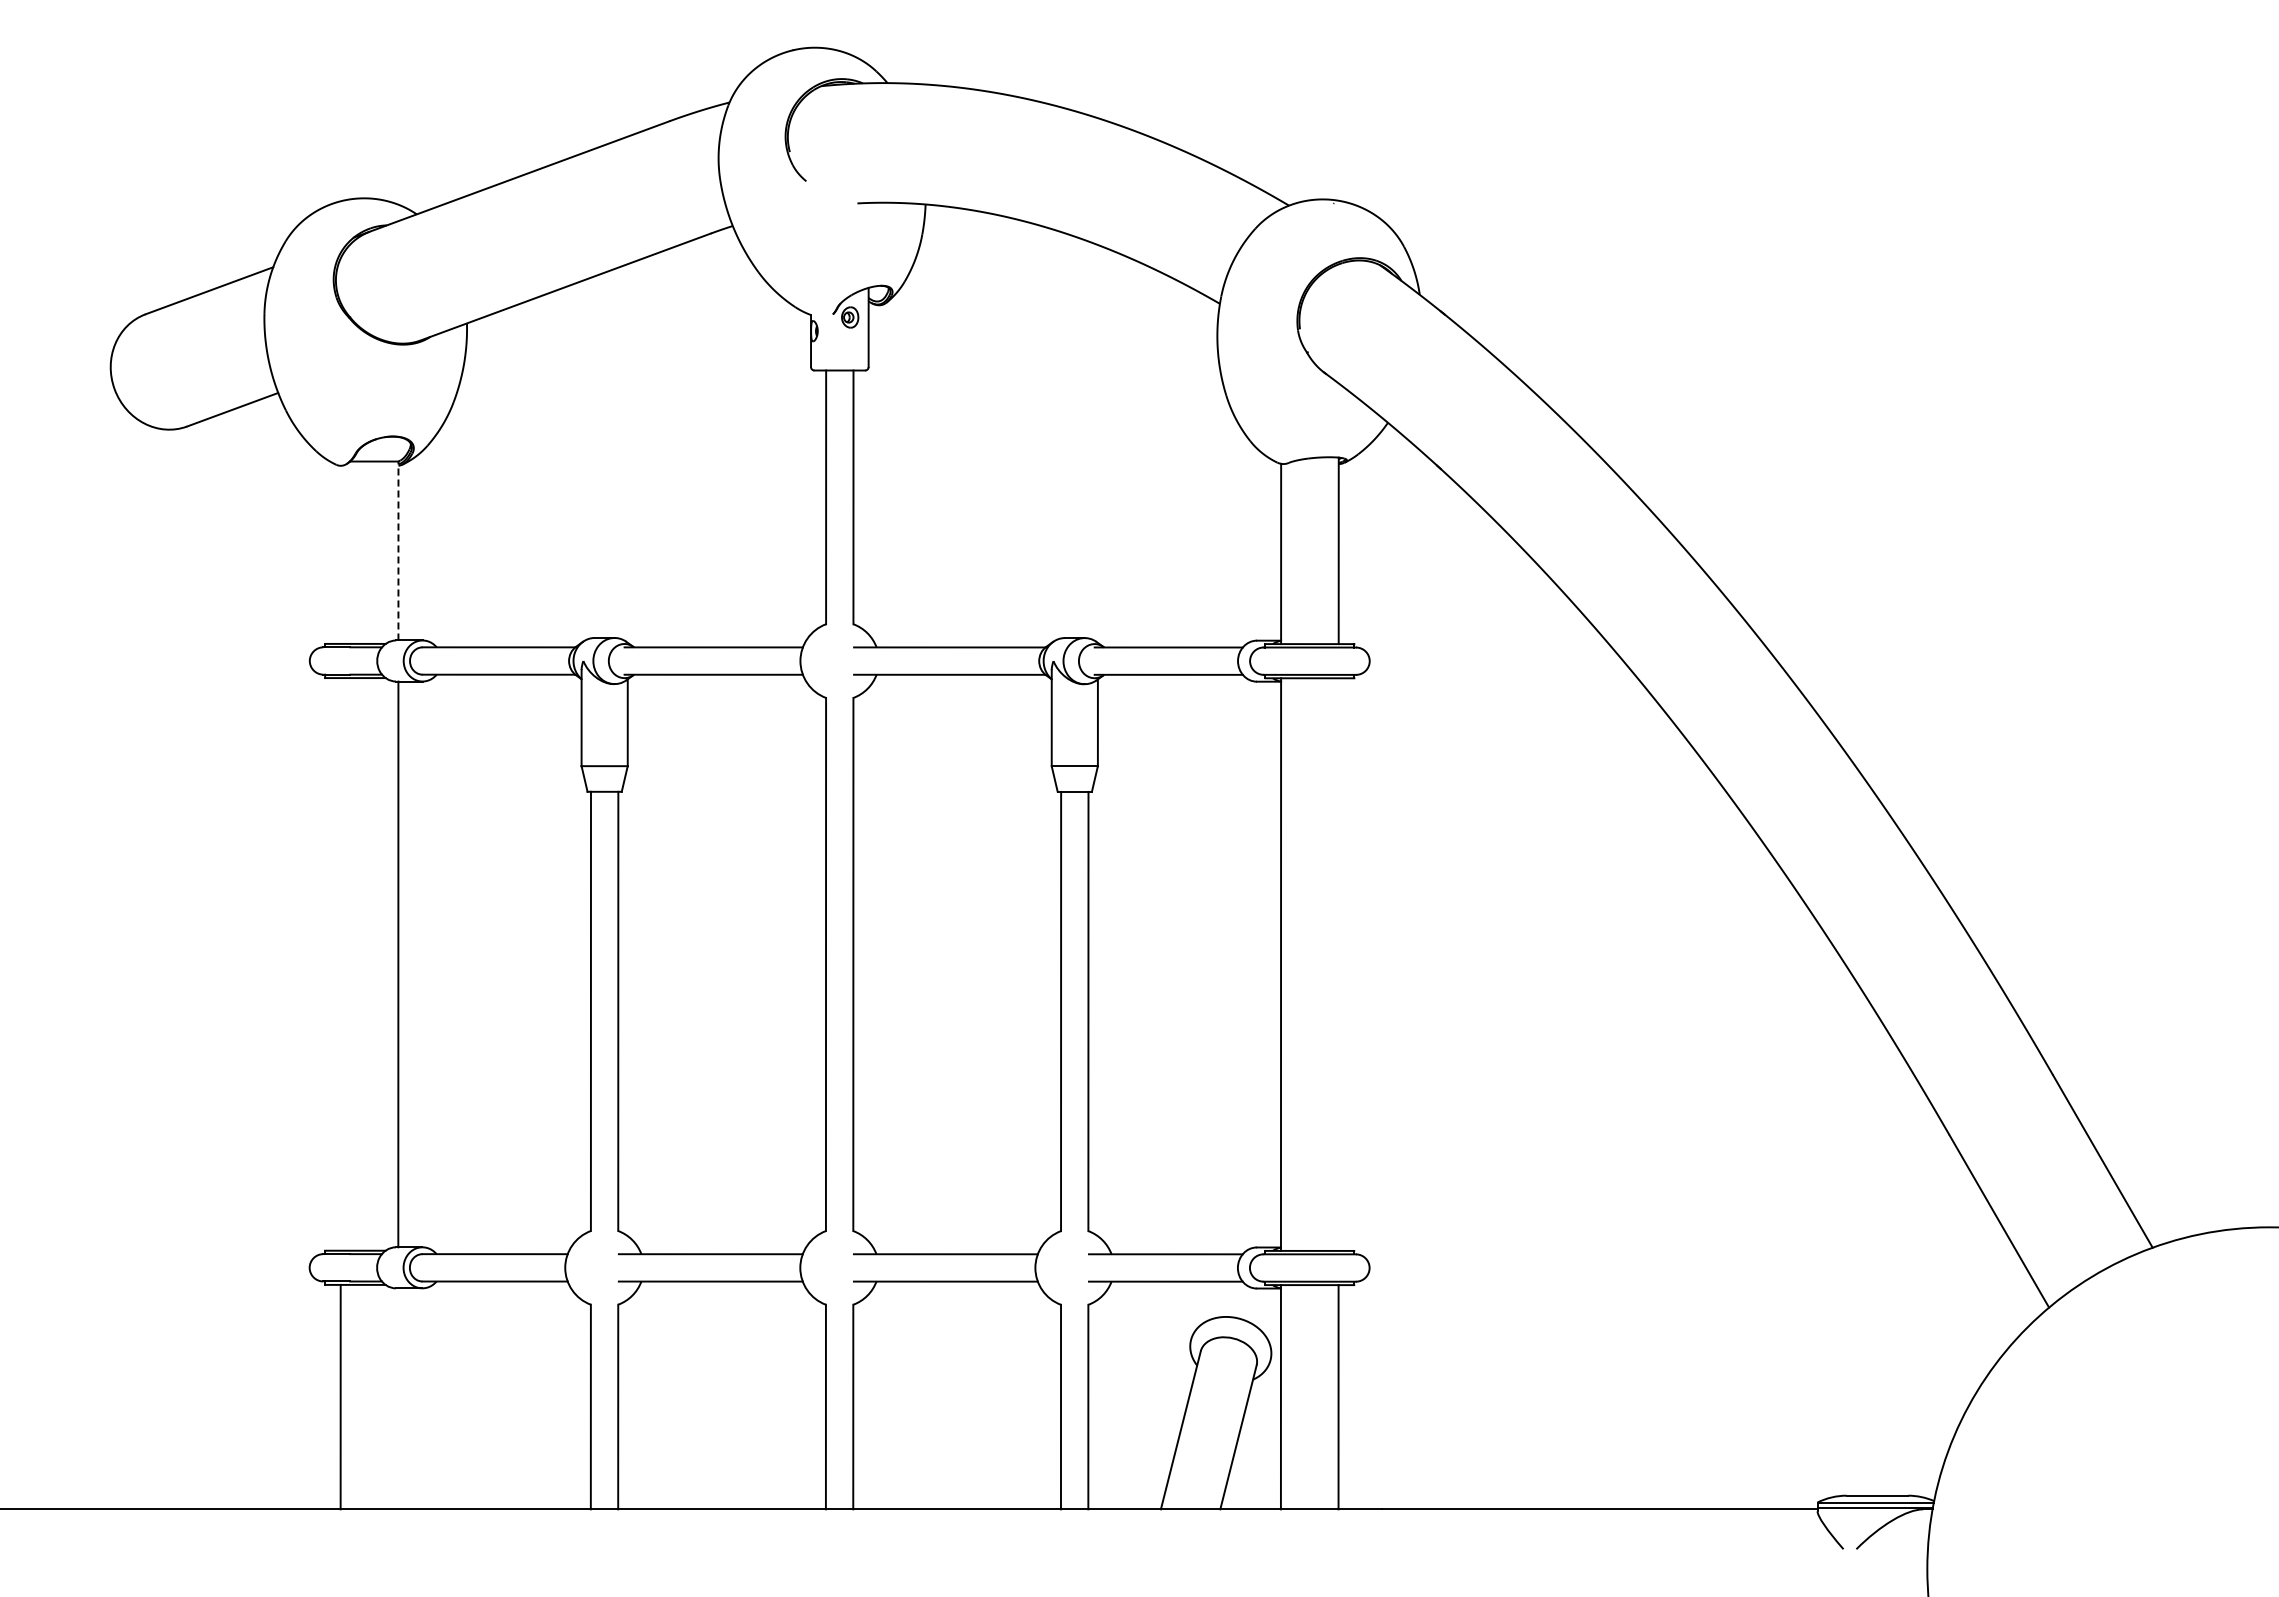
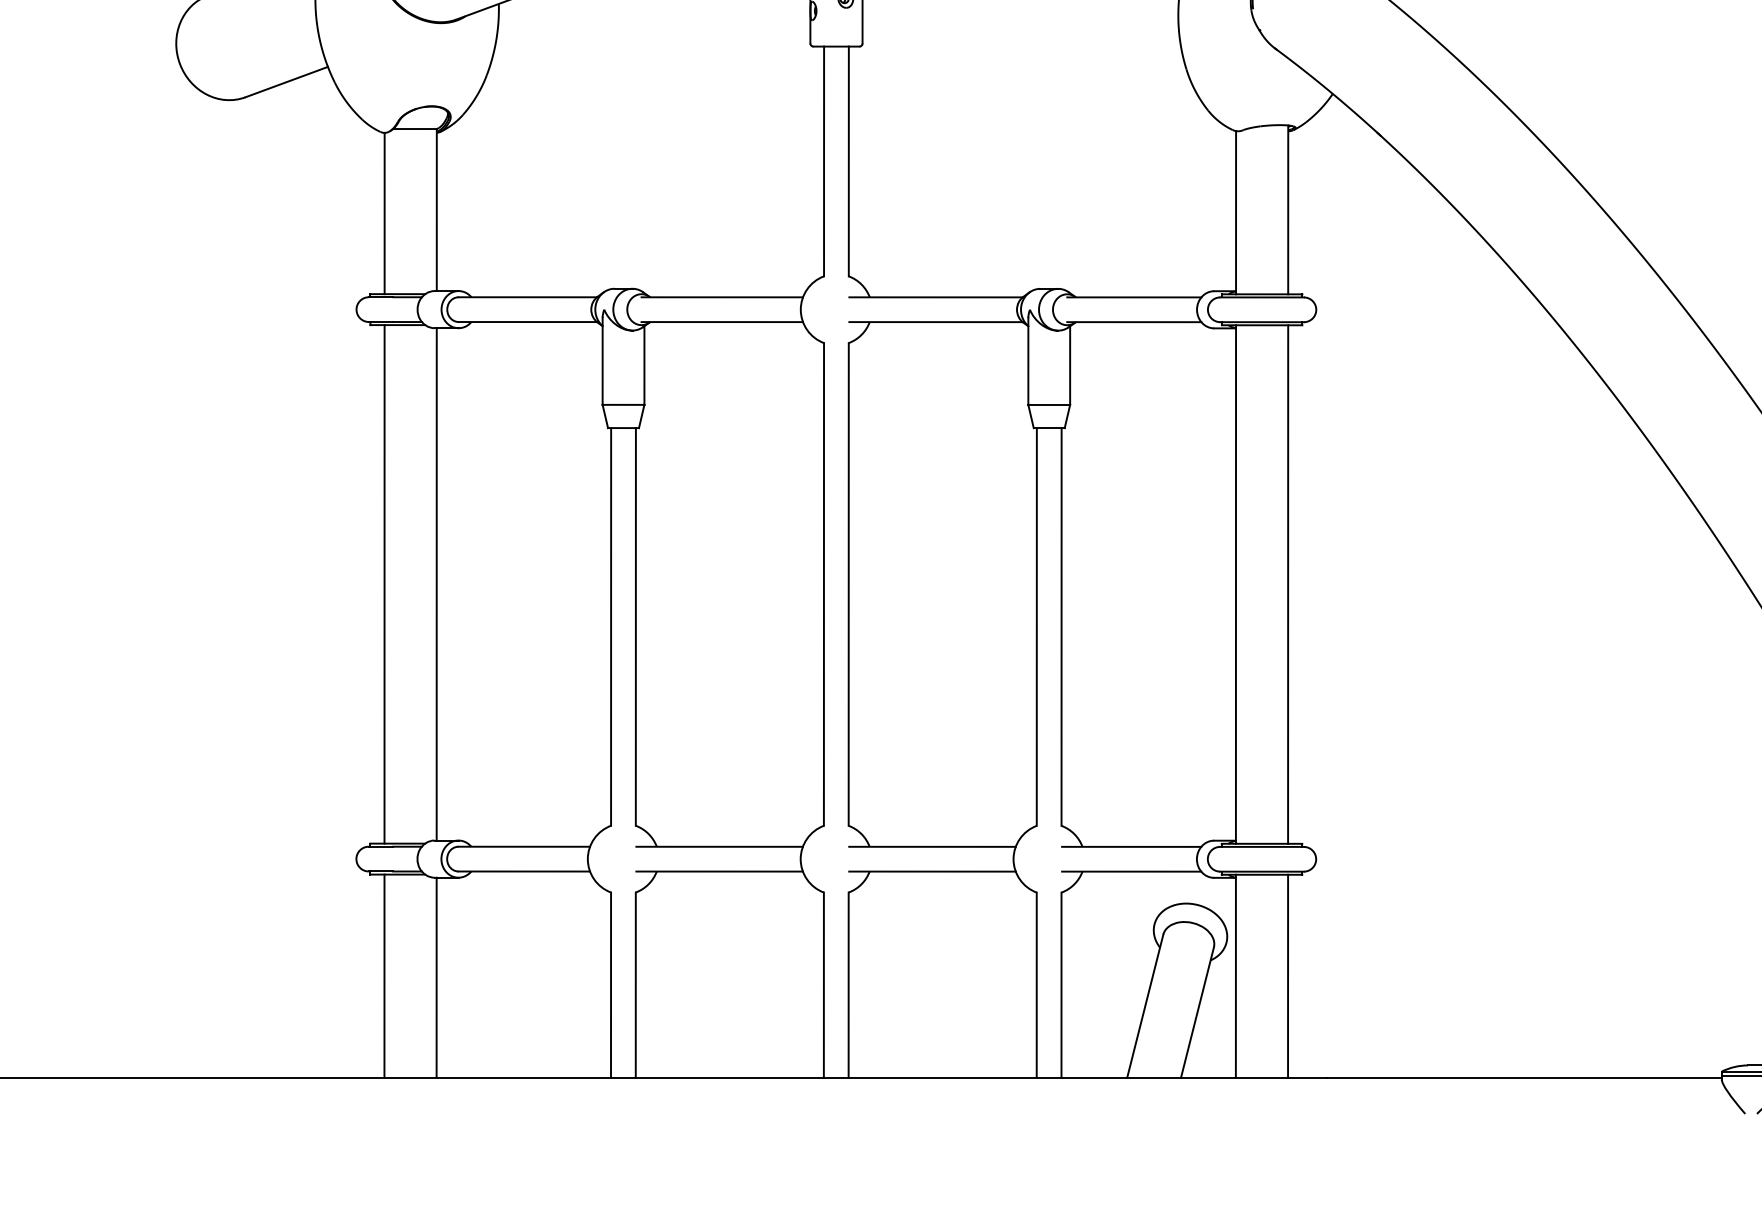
line: (398, 550) -> (436, 209), dashed -> solid
line: (340, 554) -> (384, 213), added
line: (340, 964) -> (384, 584), added
line: (1338, 964) -> (1288, 584), added
line: (398, 1398) -> (436, 977), added

